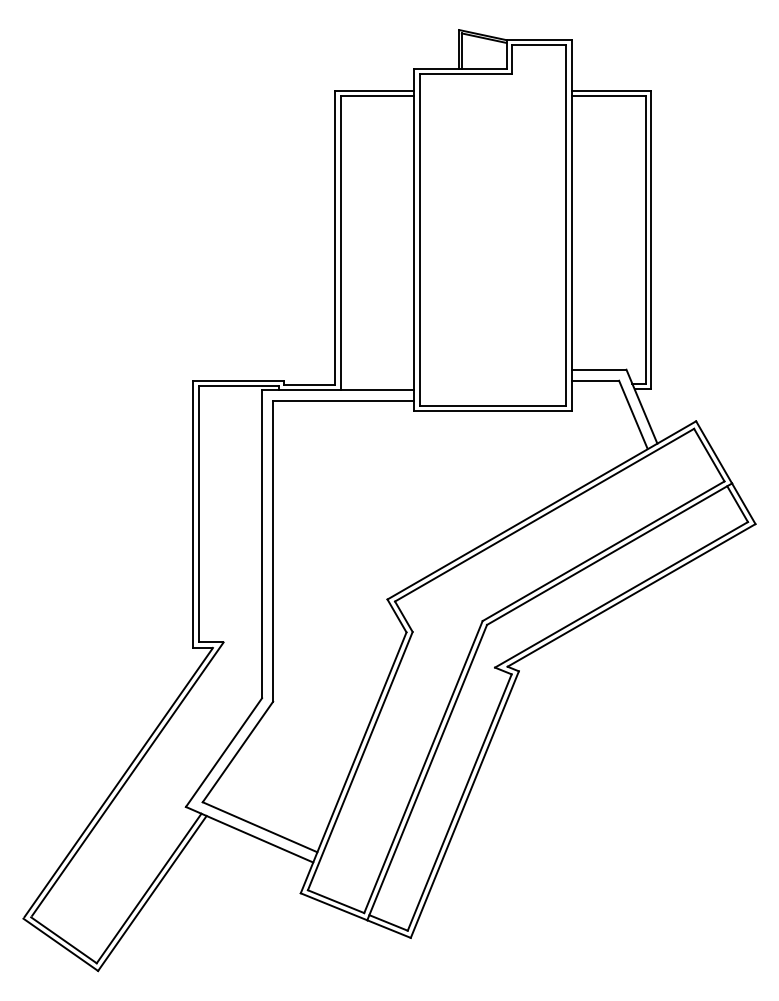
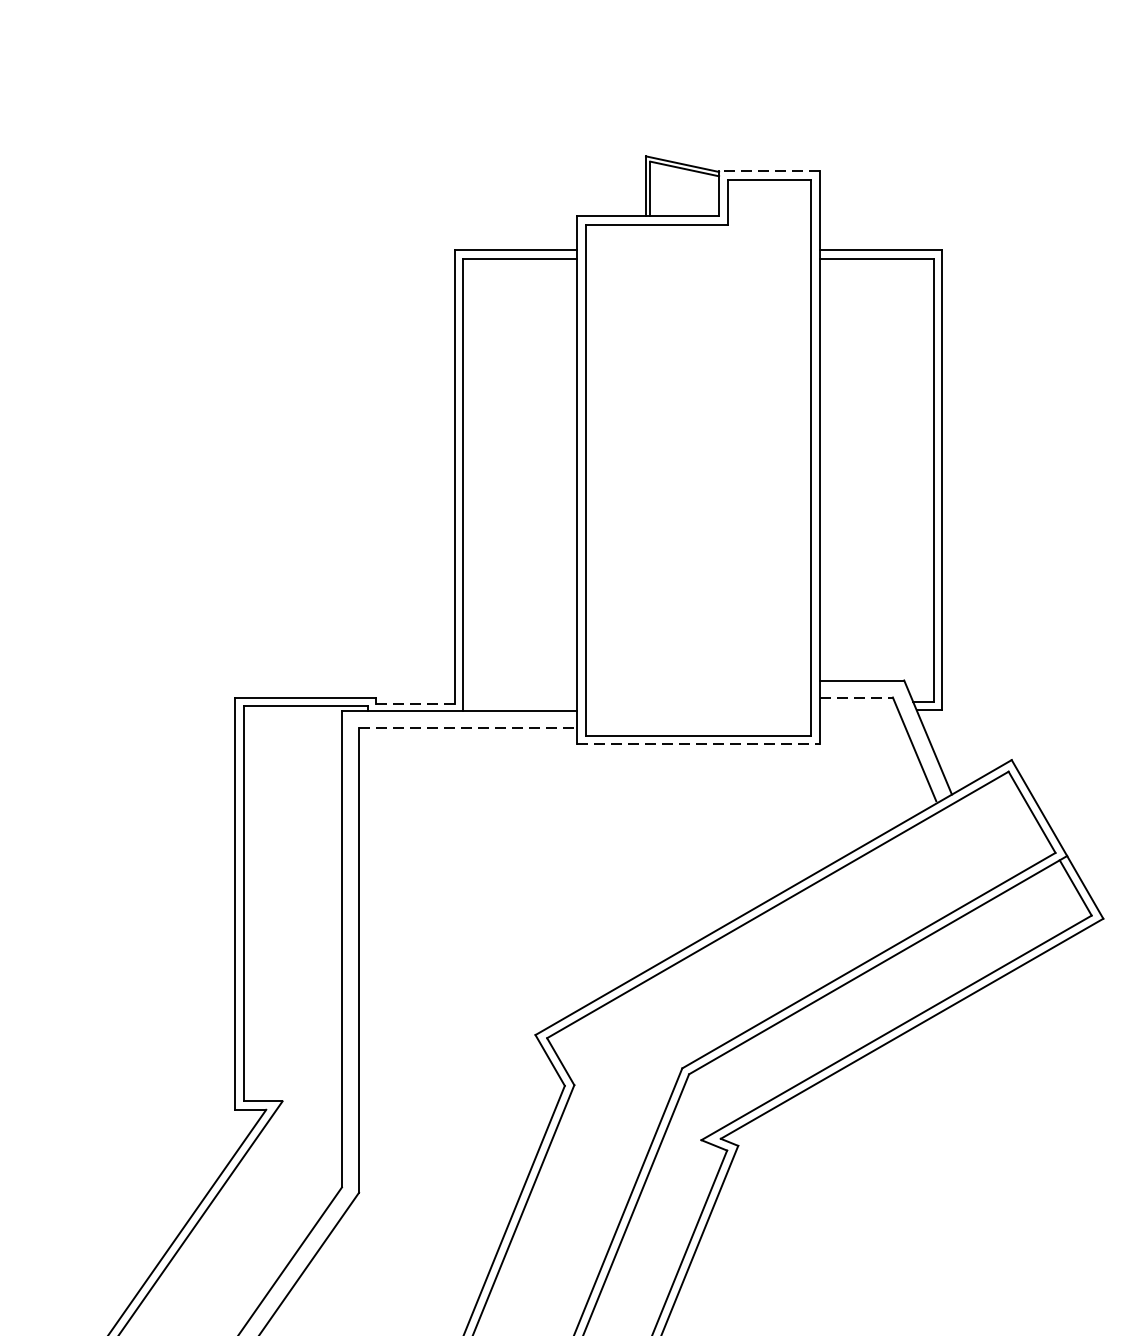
line: (539, 39) -> (770, 170), solid -> dashed
line: (595, 380) -> (856, 697), solid -> dashed
line: (309, 385) -> (415, 704), solid -> dashed
line: (343, 400) -> (467, 728), solid -> dashed
line: (493, 411) -> (699, 744), solid -> dashed

